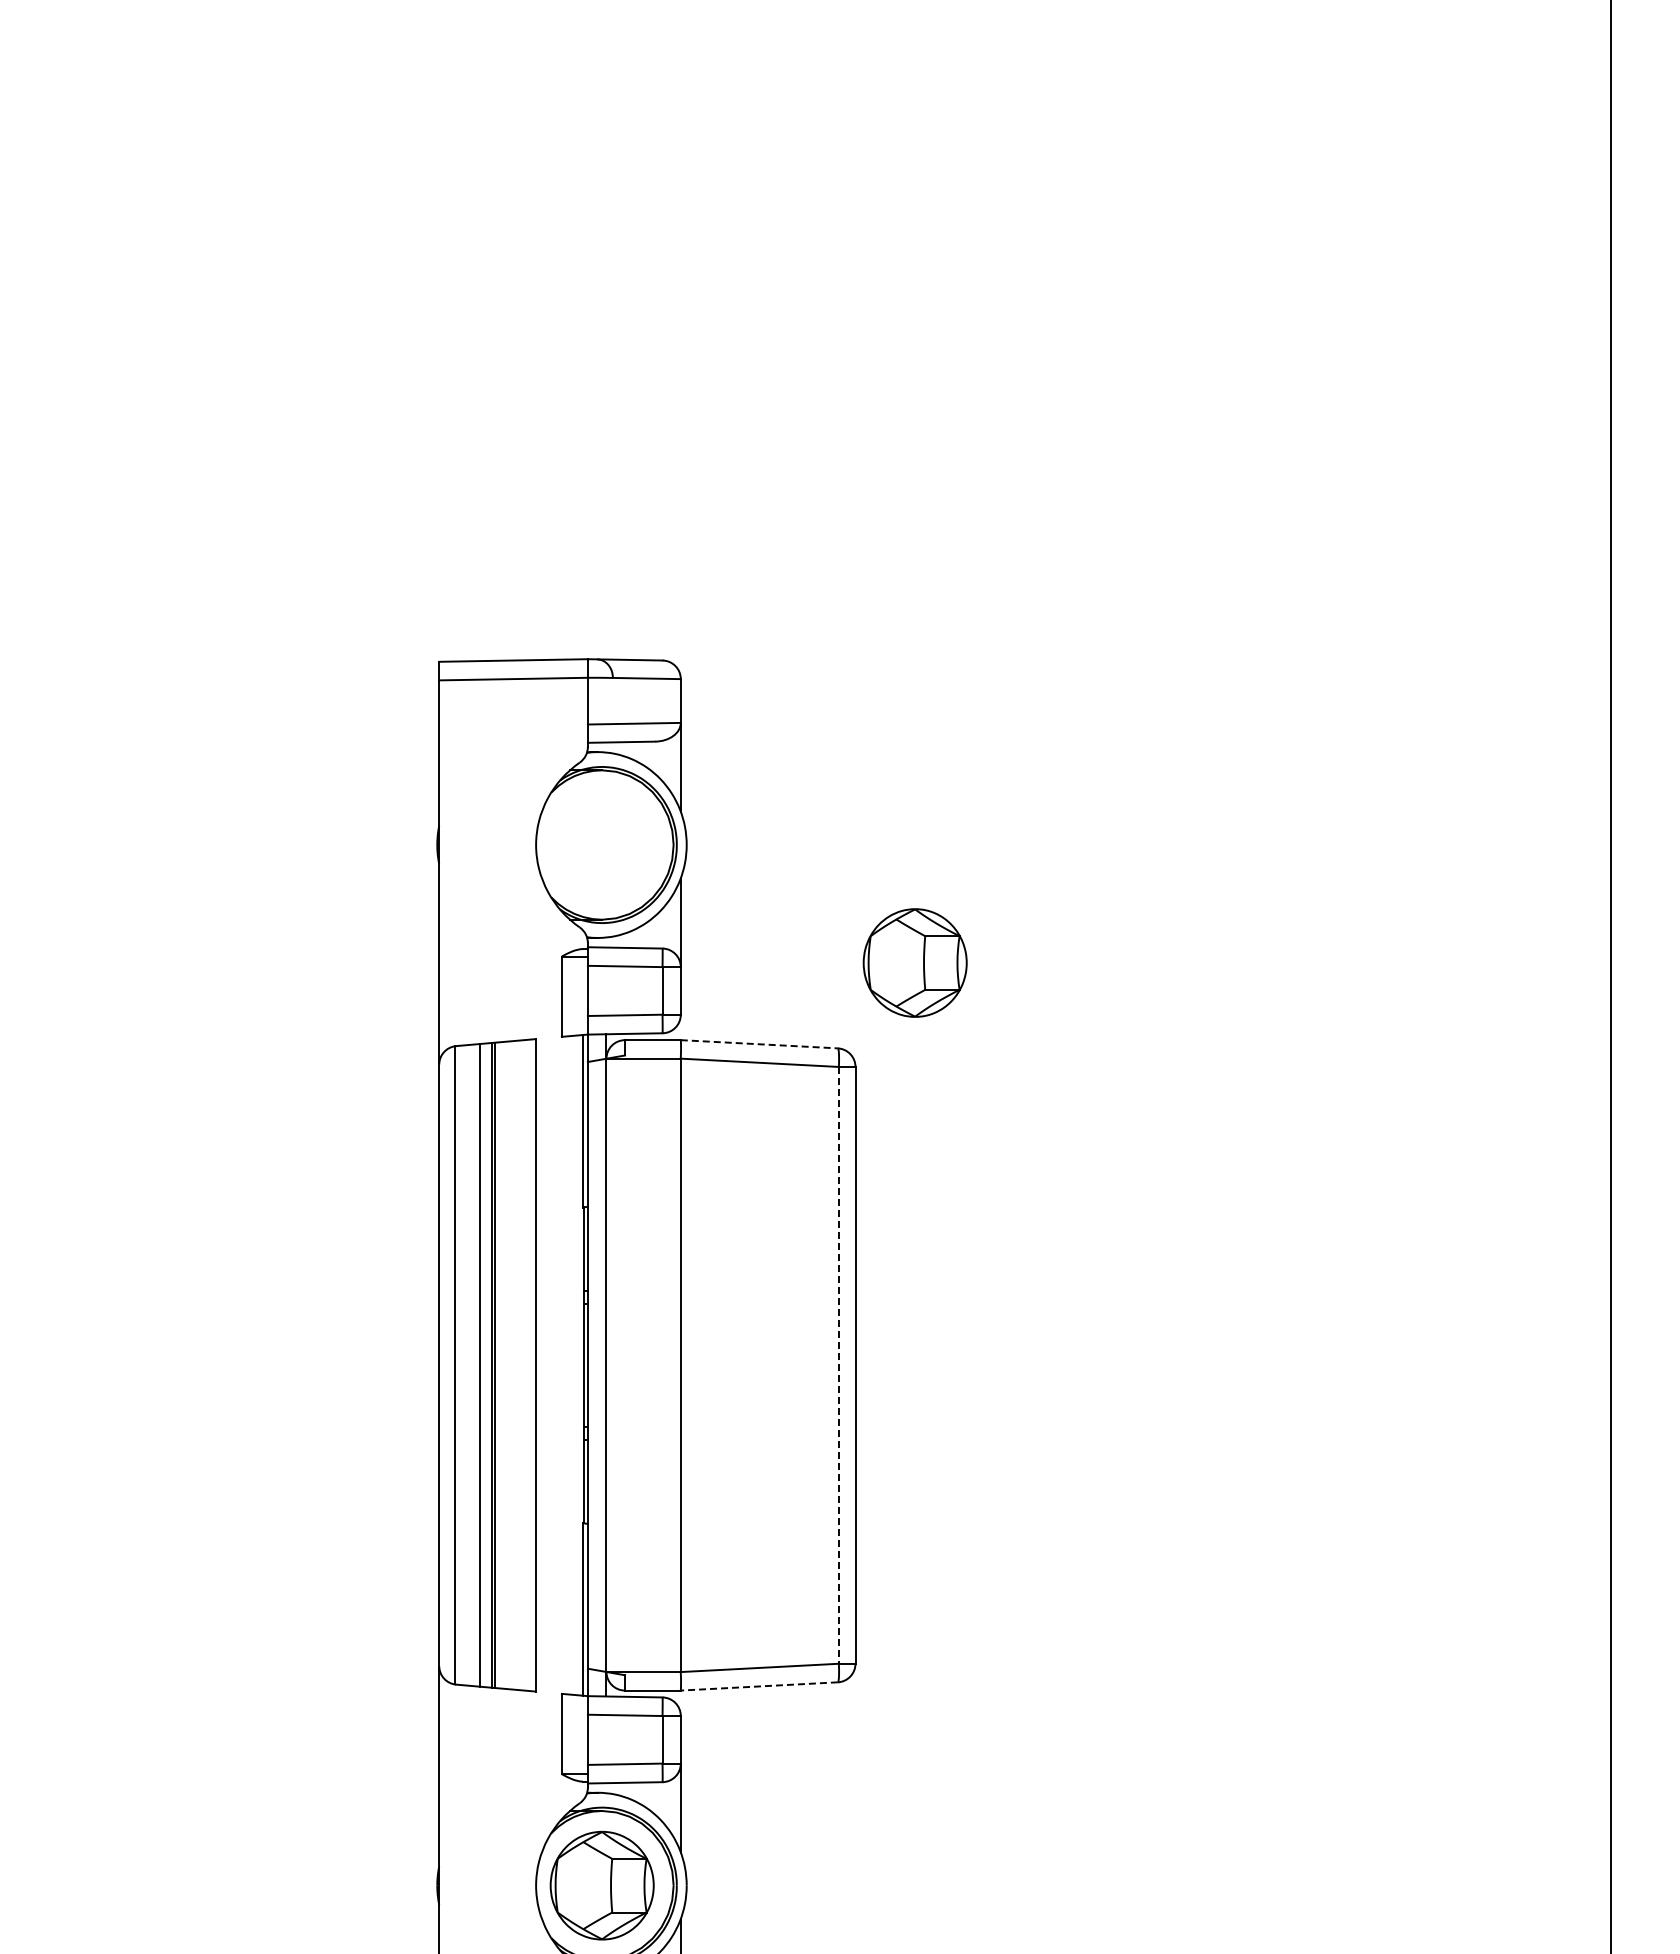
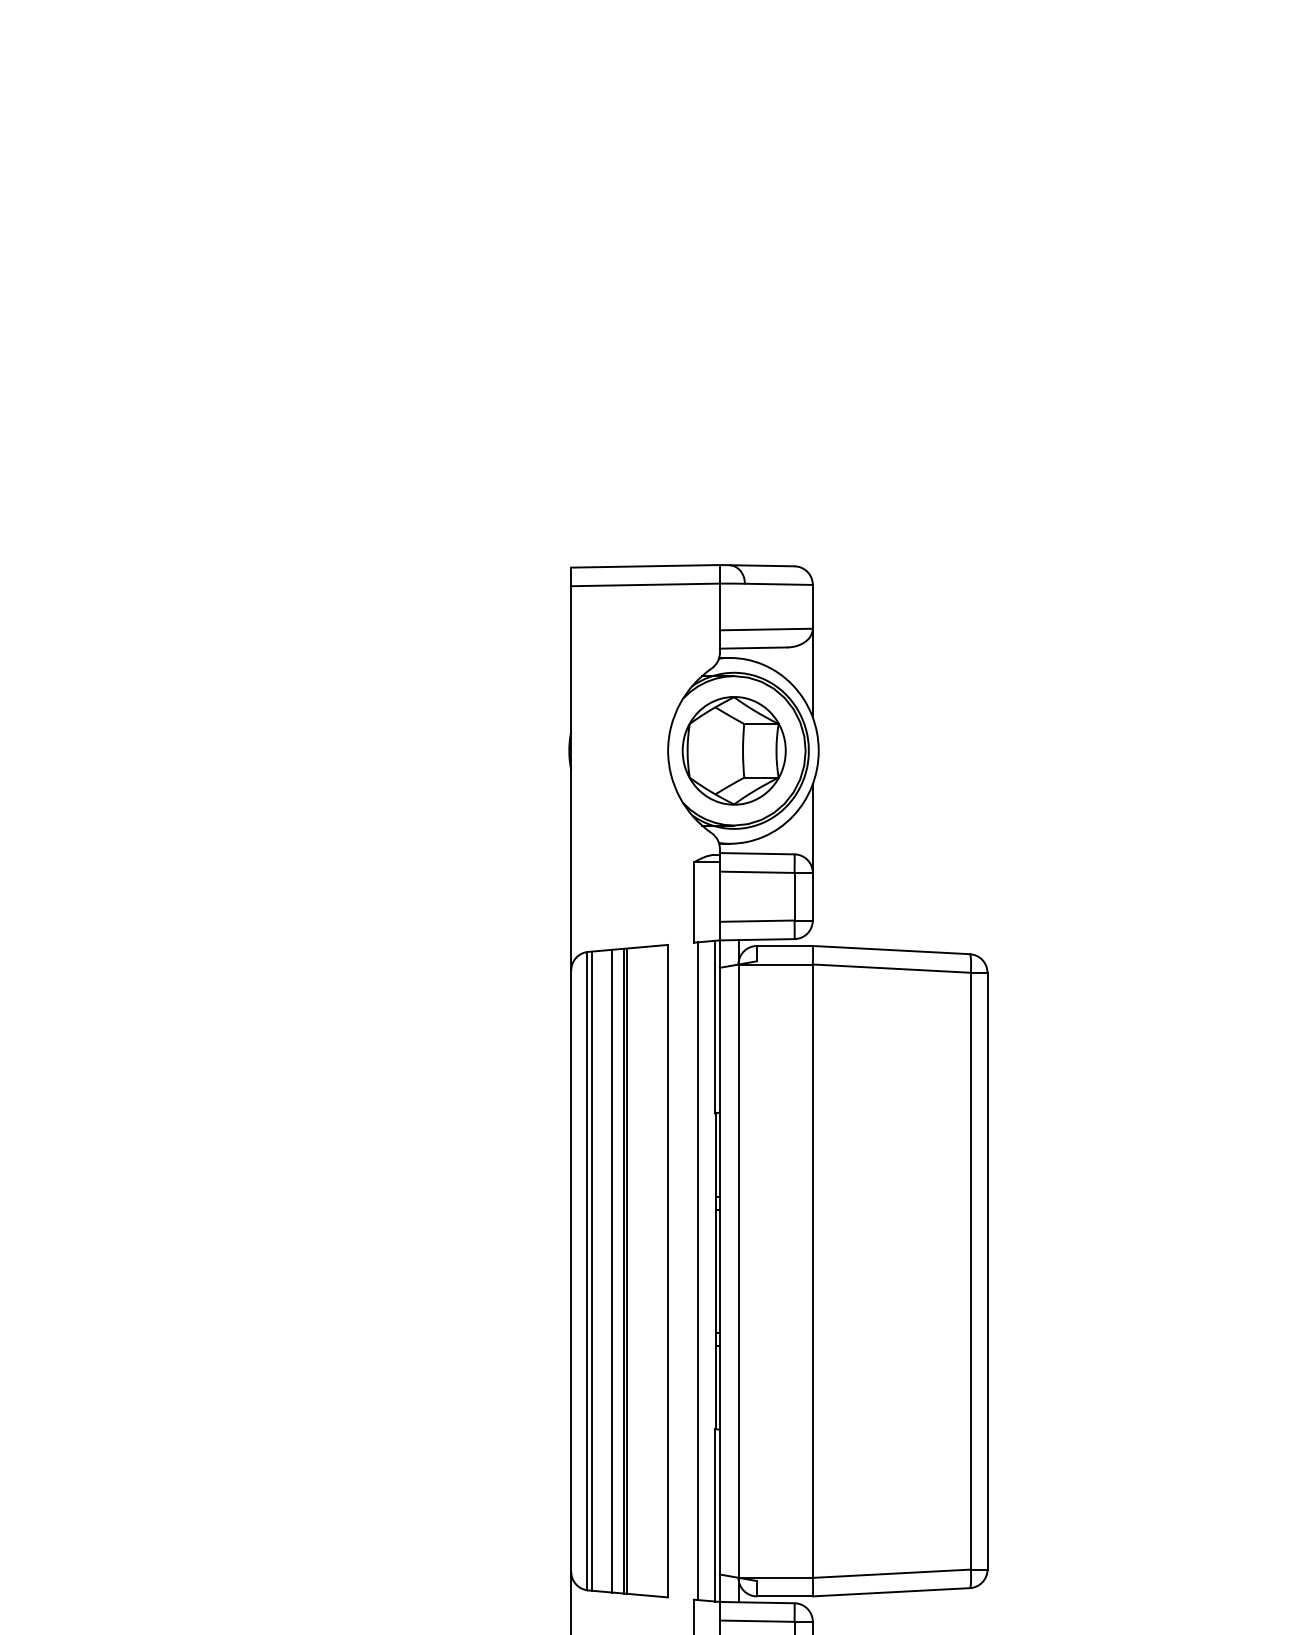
part: (914, 962) -> (733, 750), moved
line: (759, 1044) -> (891, 950), dashed -> solid
line: (460, 1364) -> (592, 1270), added
line: (565, 1365) -> (697, 1271), added
line: (838, 1365) -> (970, 1271), dashed -> solid
line: (759, 1686) -> (891, 1592), dashed -> solid

